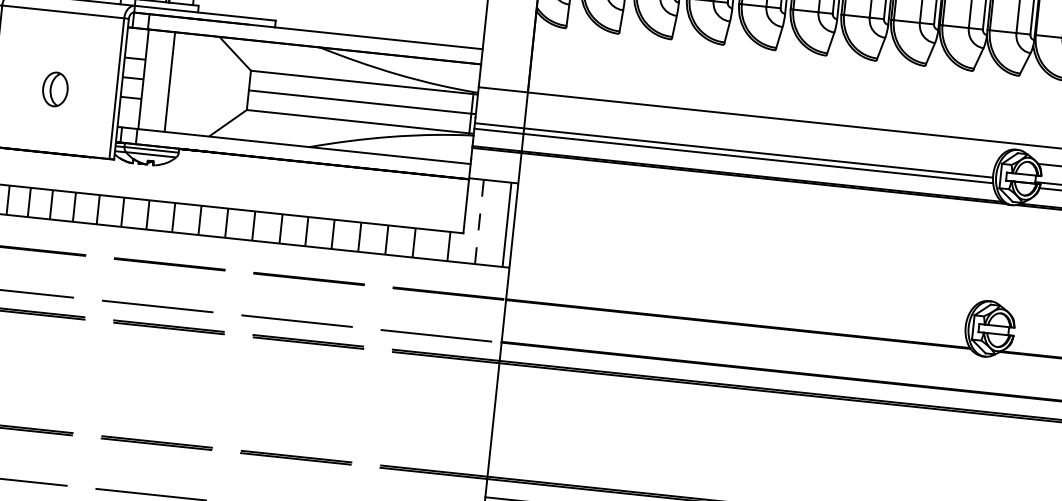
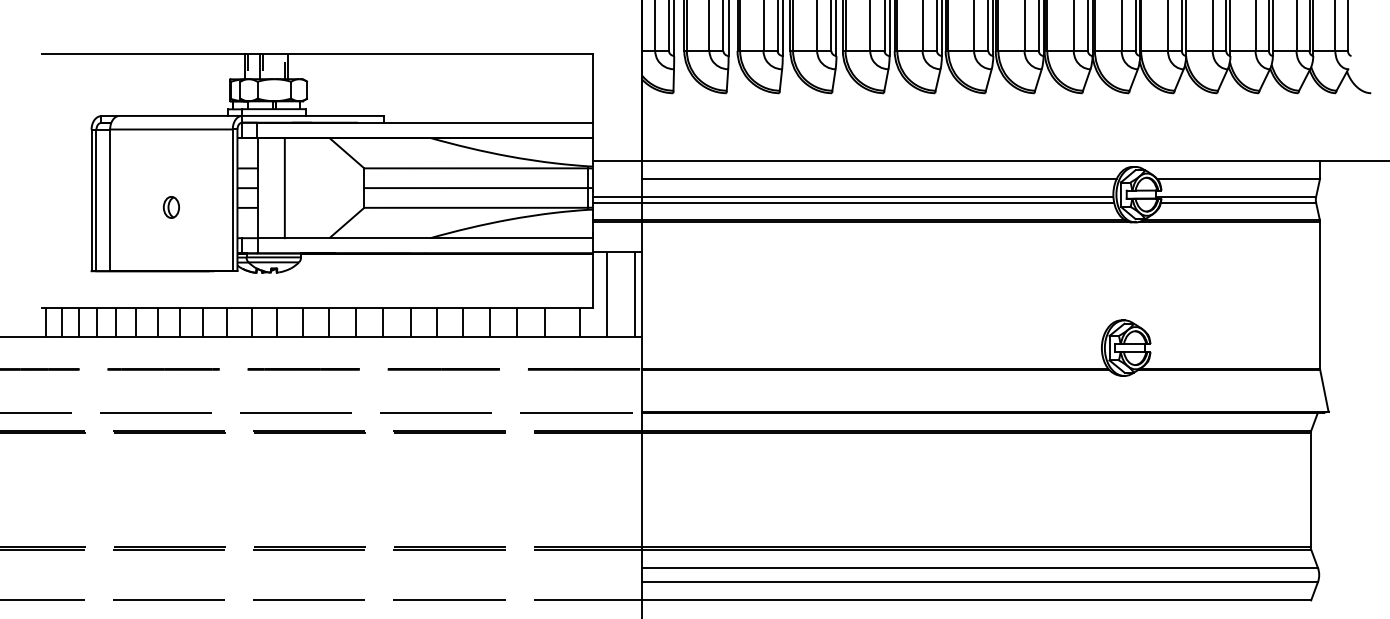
part: (54, 89) -> (170, 207), size x0.62
line: (761, 134) -> (878, 178), added
line: (479, 221) -> (607, 294), dashed -> solid

